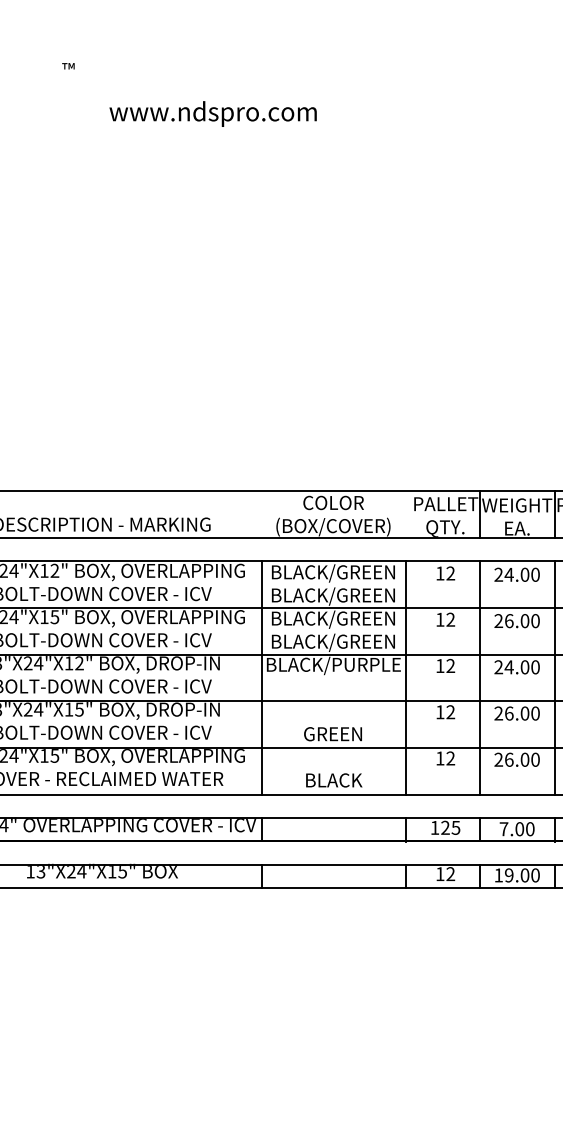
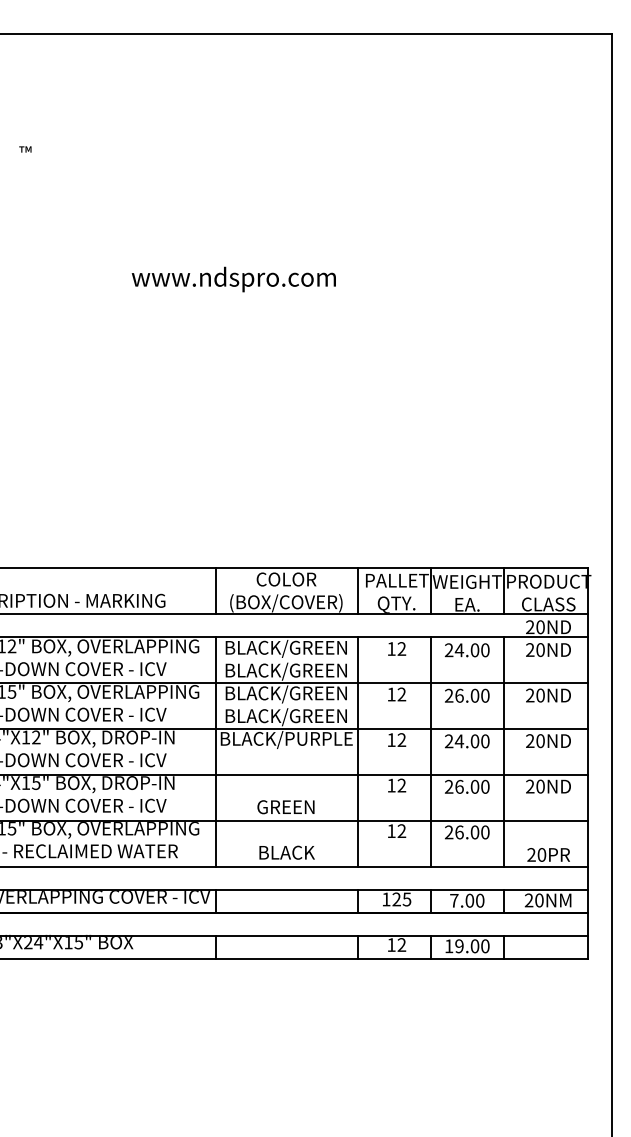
text: (212, 114) -> (233, 279), moved
line: (262, 515) -> (216, 591), added
line: (406, 515) -> (358, 591), added

